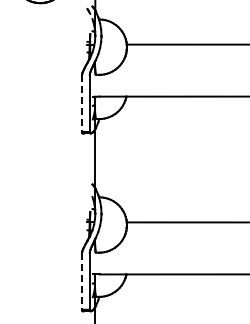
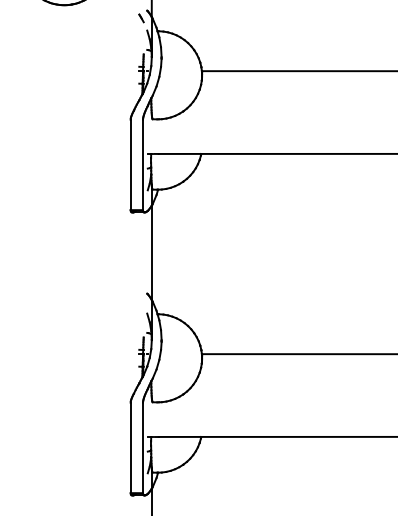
line: (82, 104) -> (131, 166), dashed -> solid
line: (82, 281) -> (131, 448), dashed -> solid

